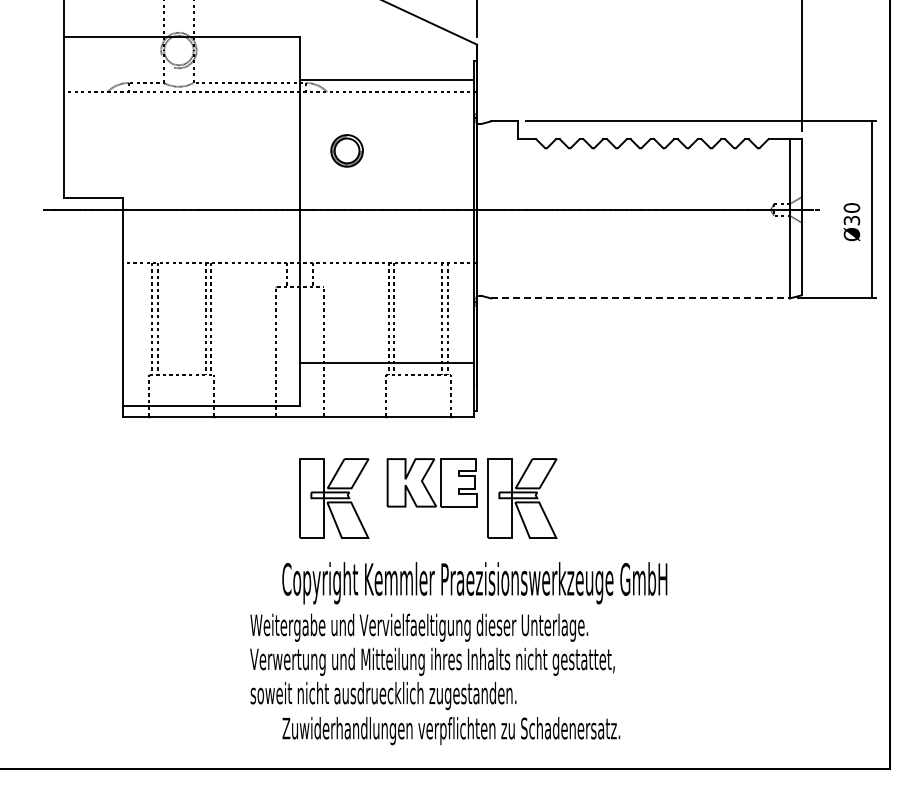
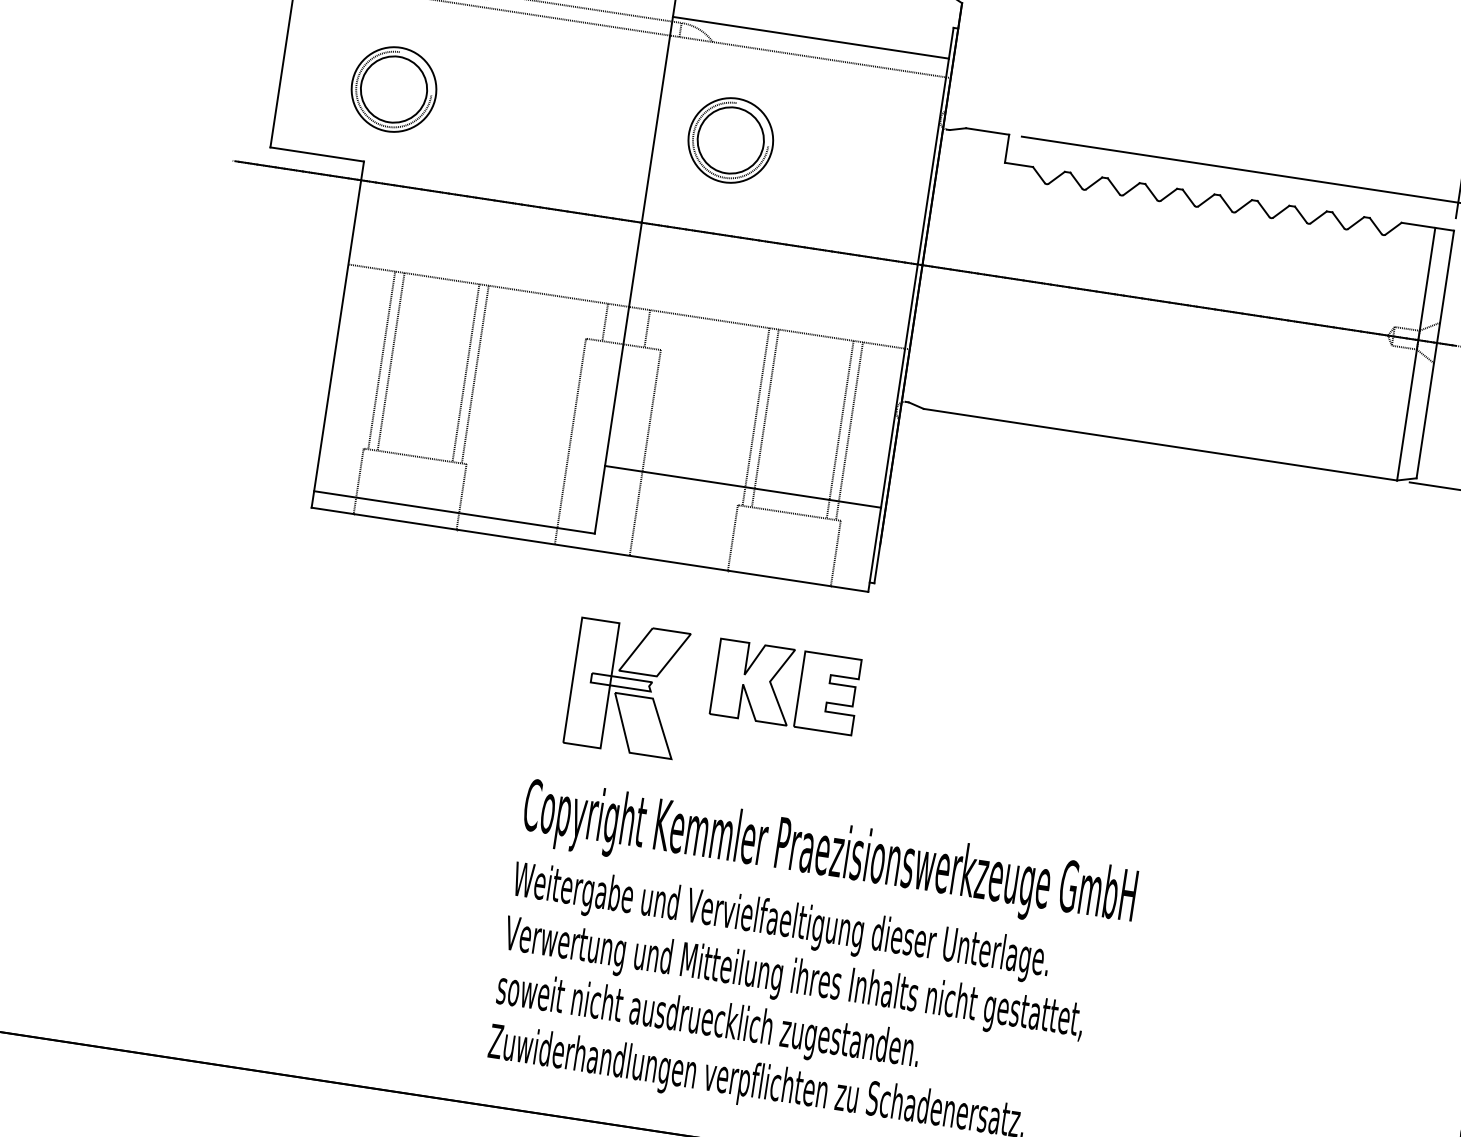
part: (134, 150) -> (393, 88), added
part: (346, 150) -> (729, 139), size x1.67
line: (641, 298) -> (1161, 444), dashed -> solid
part: (522, 498) -> (925, 733), removed
text: (432, 661) -> (794, 979), moved

